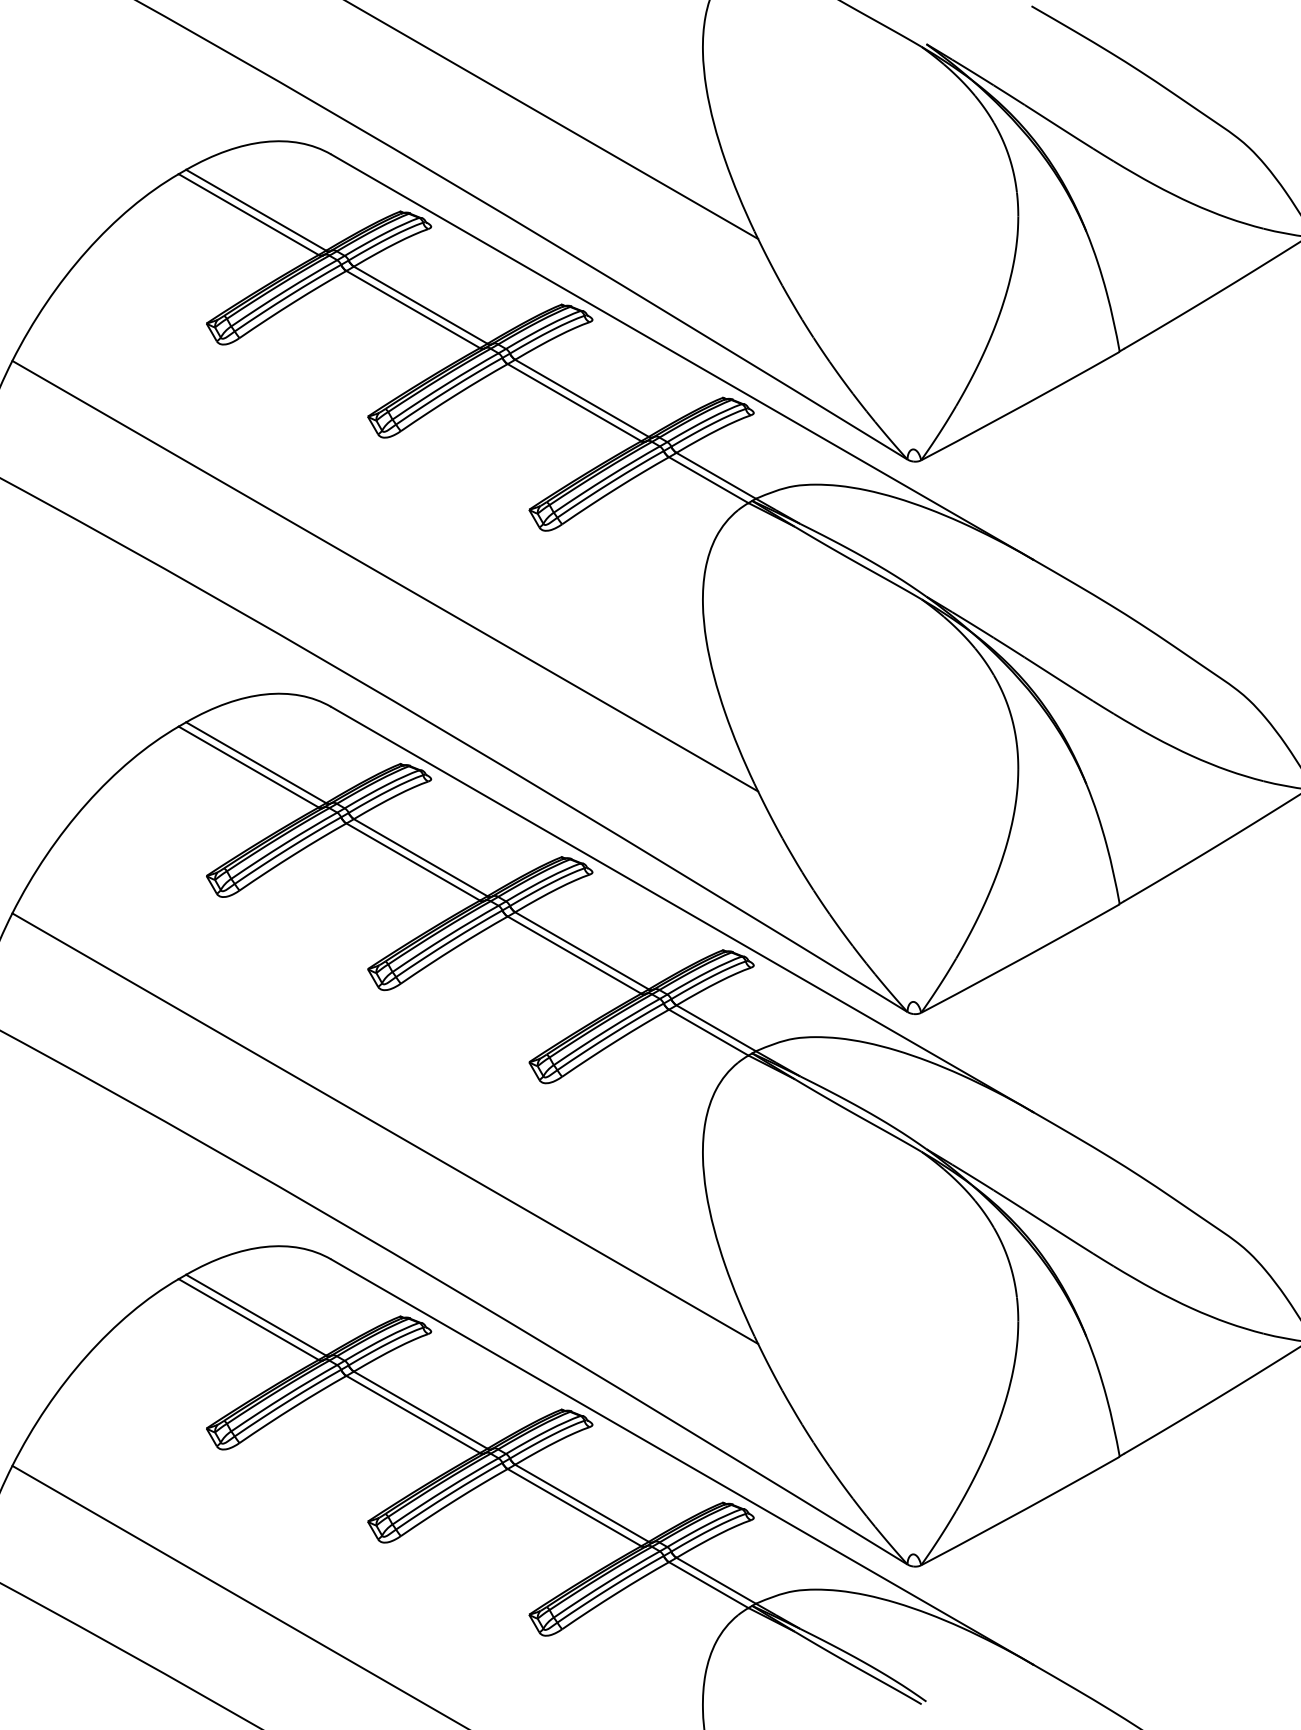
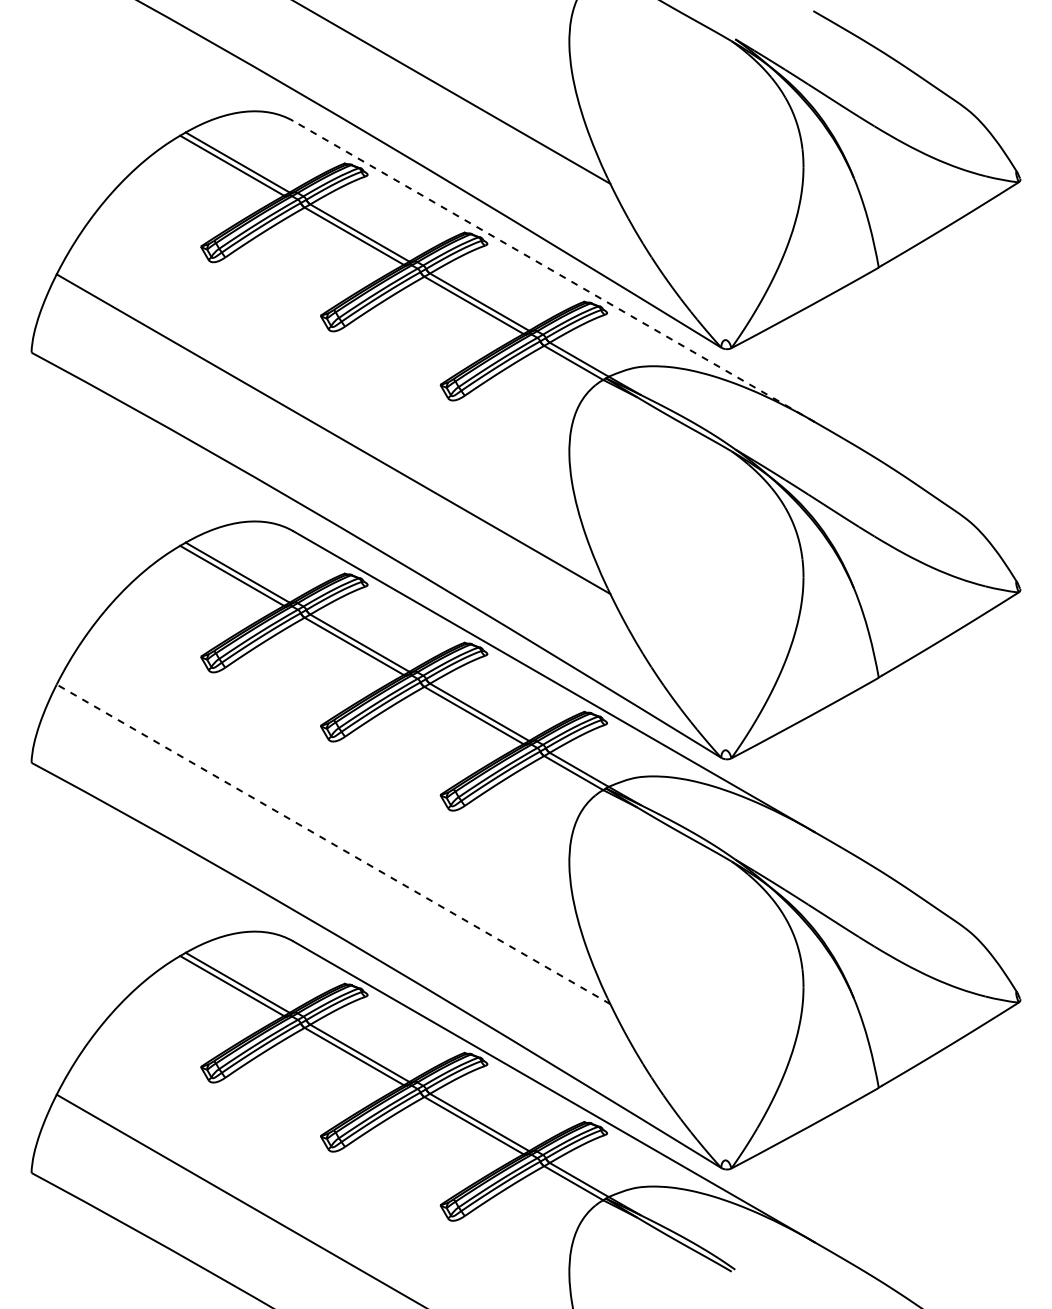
line: (681, 357) -> (553, 271), solid -> dashed
line: (385, 1128) -> (333, 844), solid -> dashed

